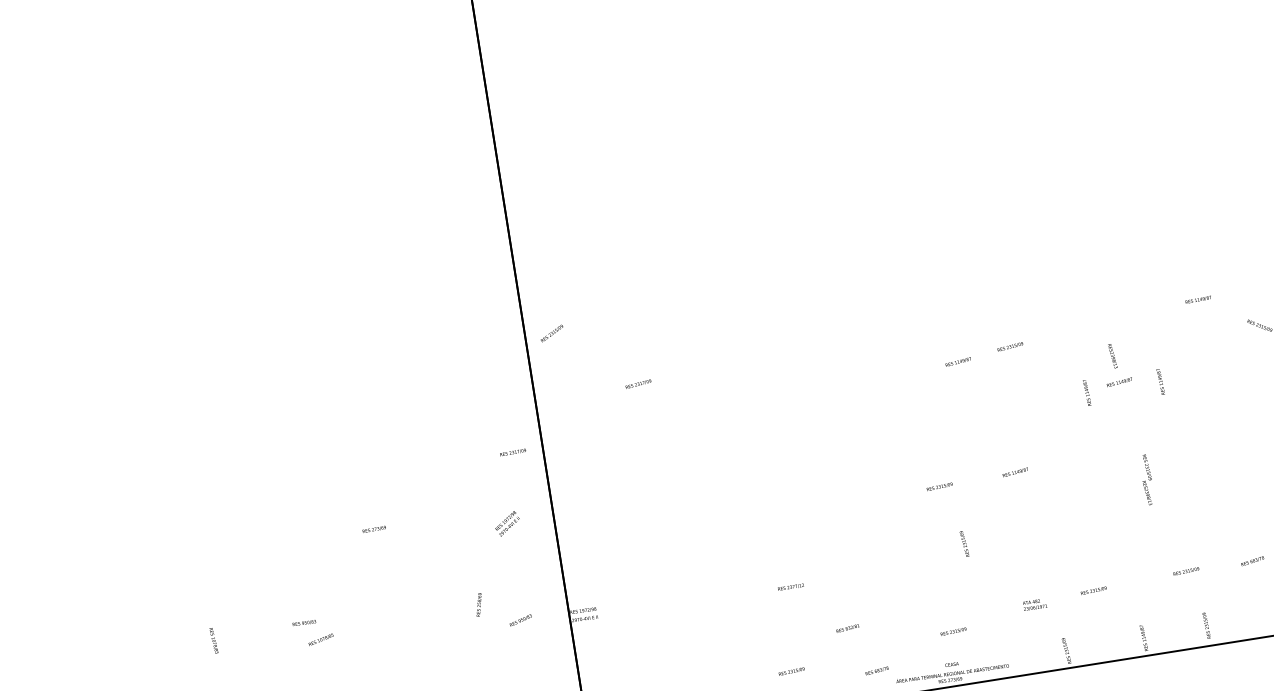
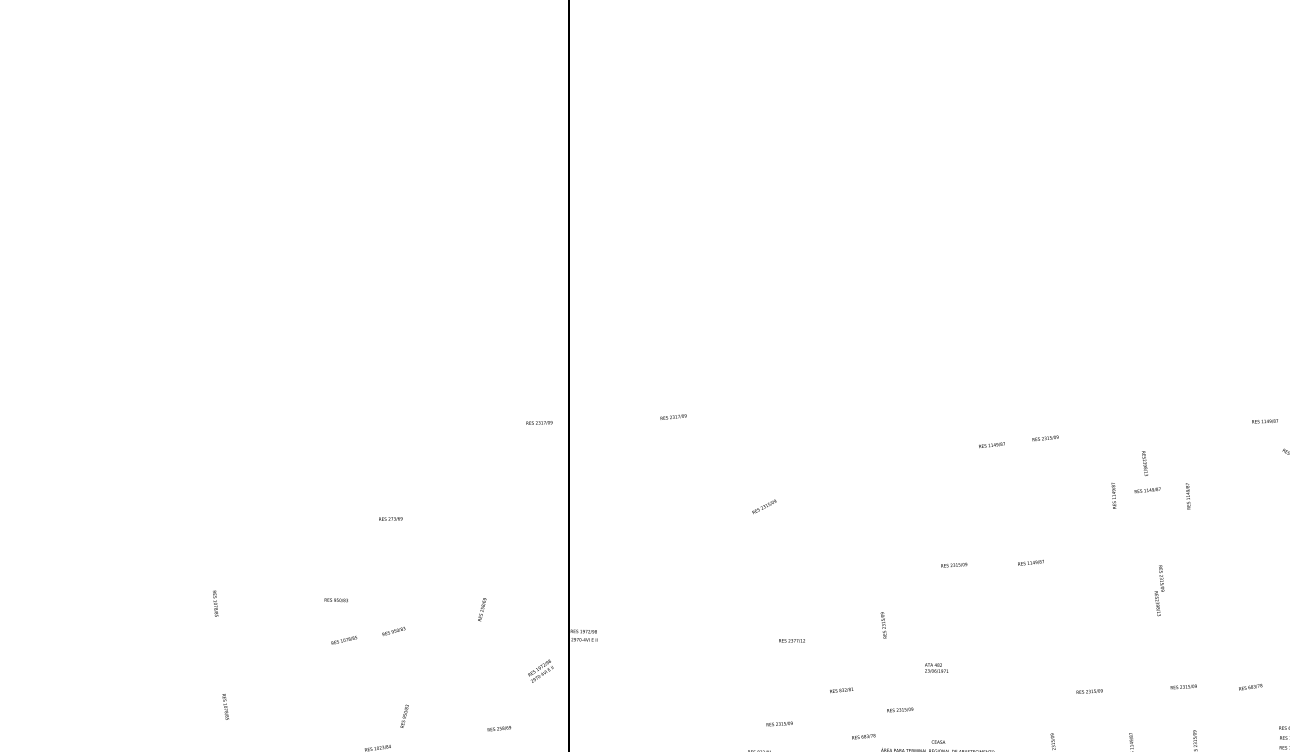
text: (1197, 299) -> (1264, 421), moved
text: (552, 333) -> (764, 506), moved
text: (513, 452) -> (539, 422), moved
text: (507, 523) -> (540, 670), moved
text: (964, 544) -> (883, 625), moved
text: (1034, 604) -> (936, 667), moved
text: (520, 620) -> (393, 631), moved
text: (303, 623) -> (335, 600), moved
text: (953, 631) -> (900, 709), moved
text: (321, 639) -> (344, 640), moved

